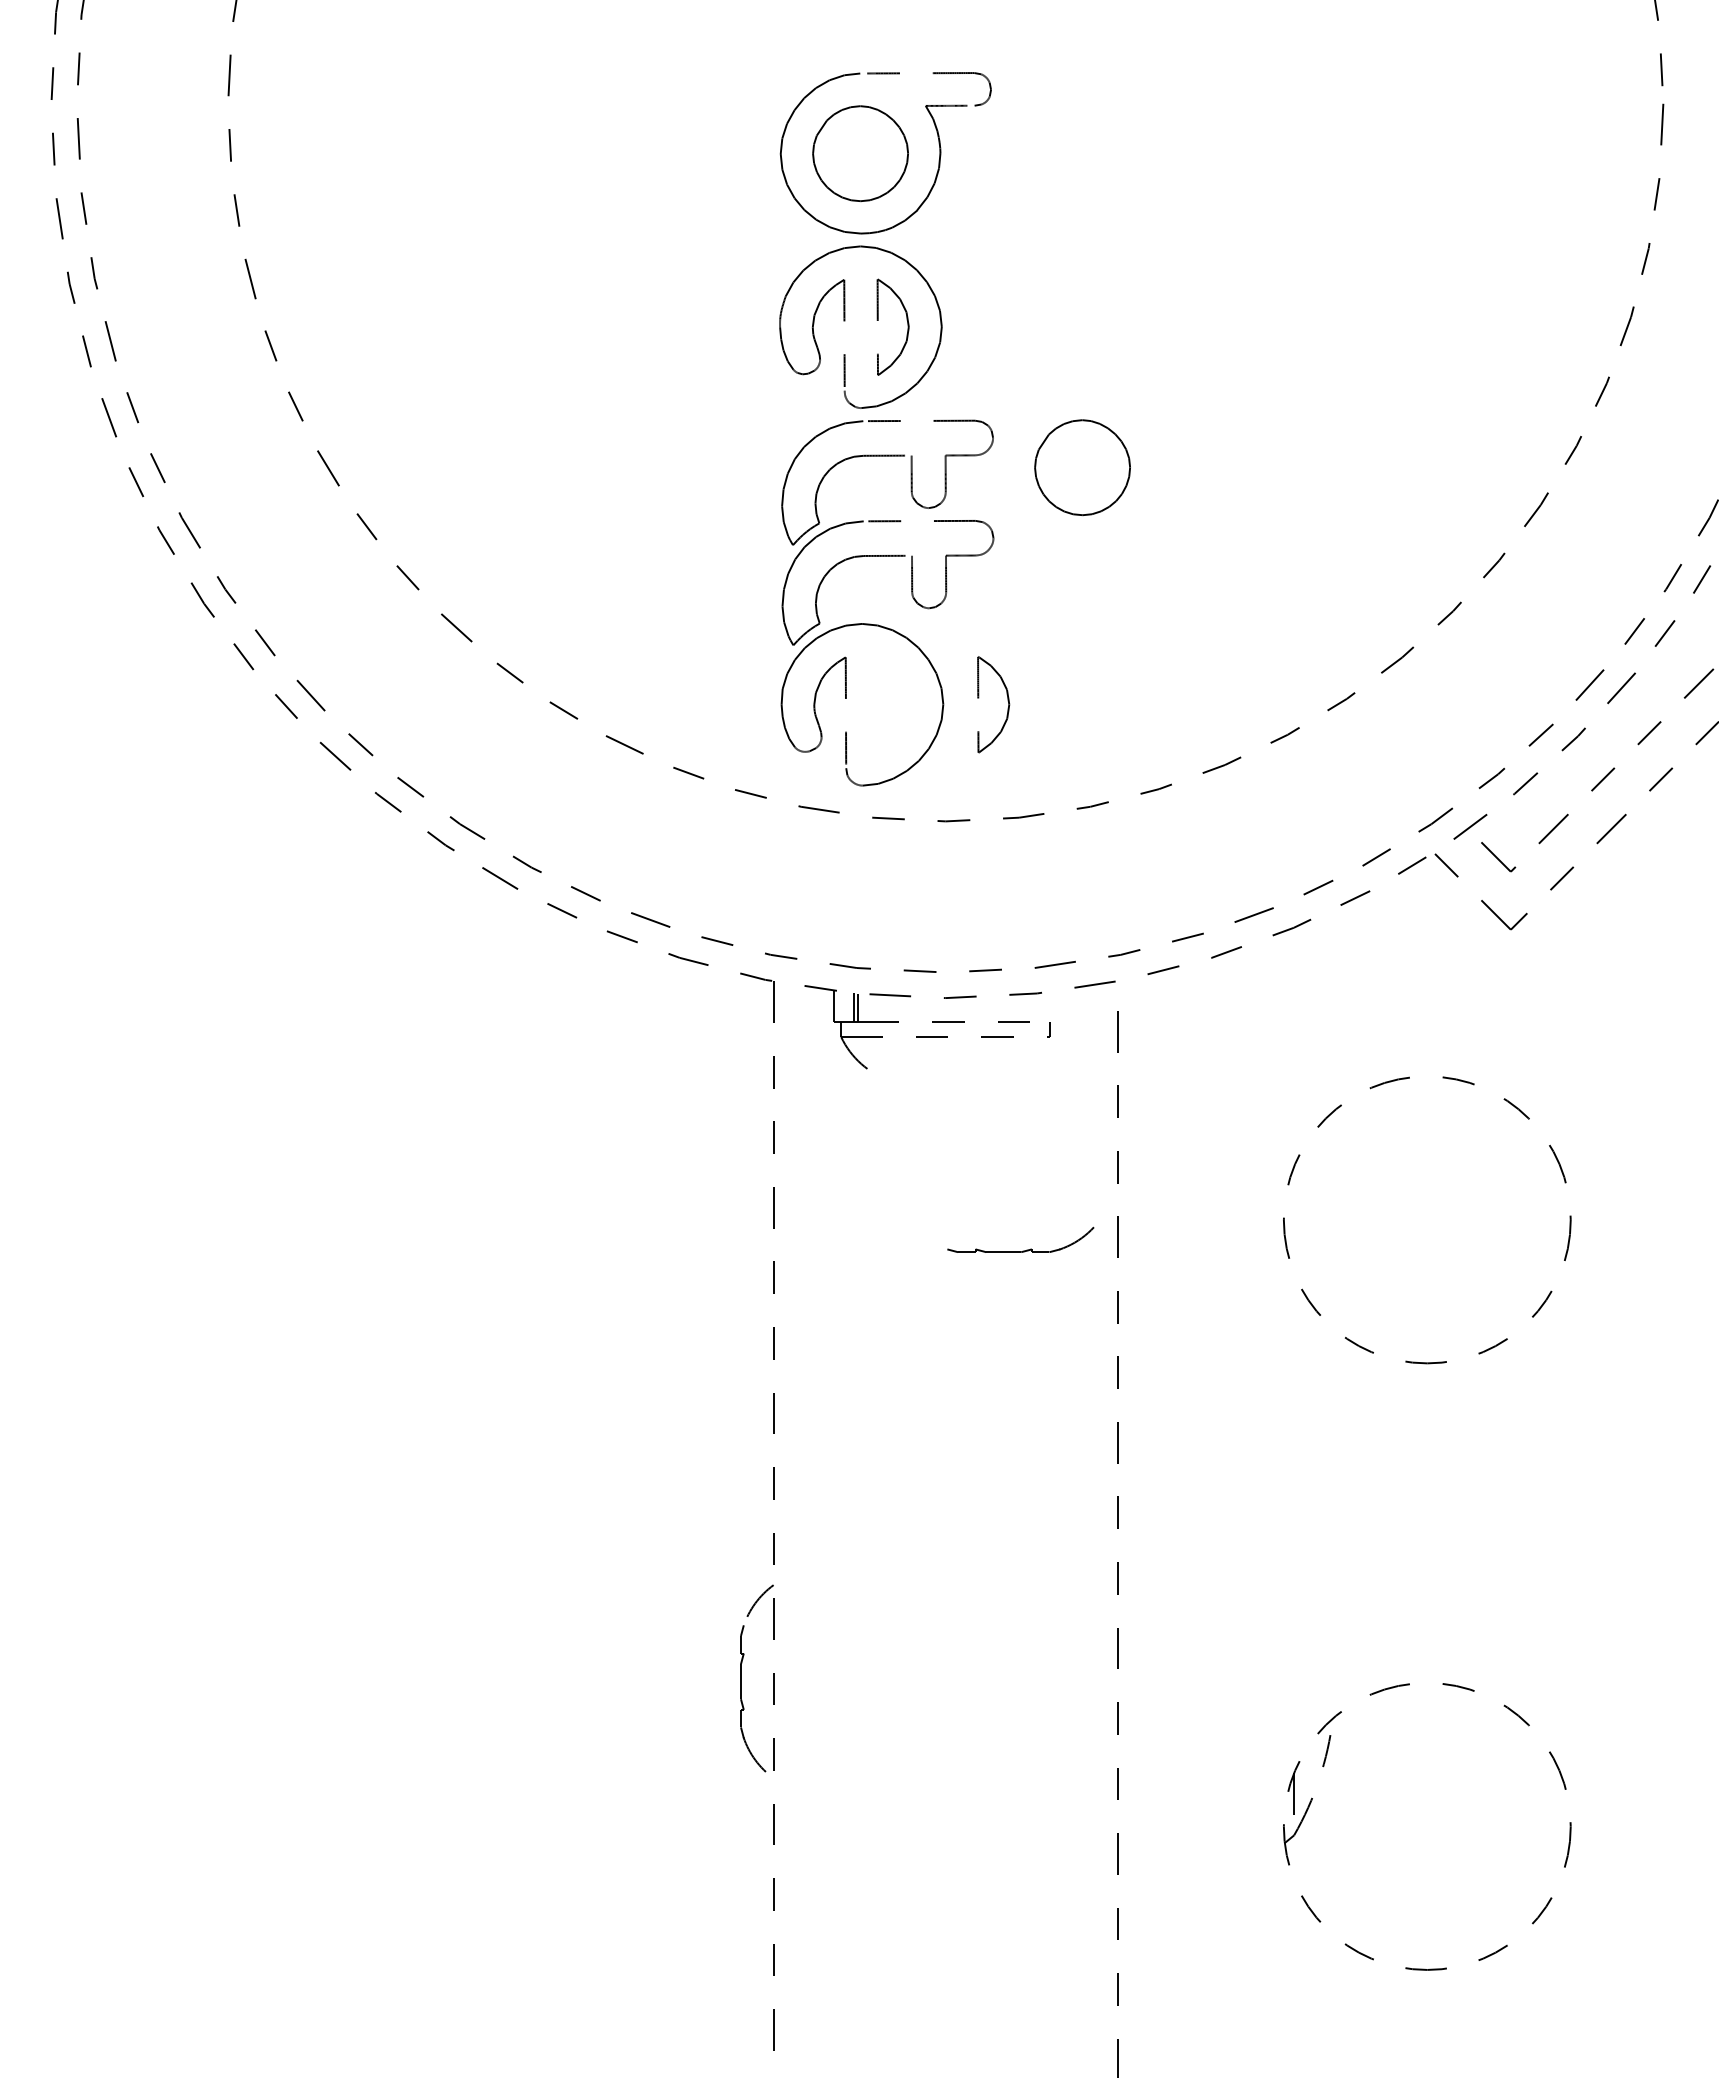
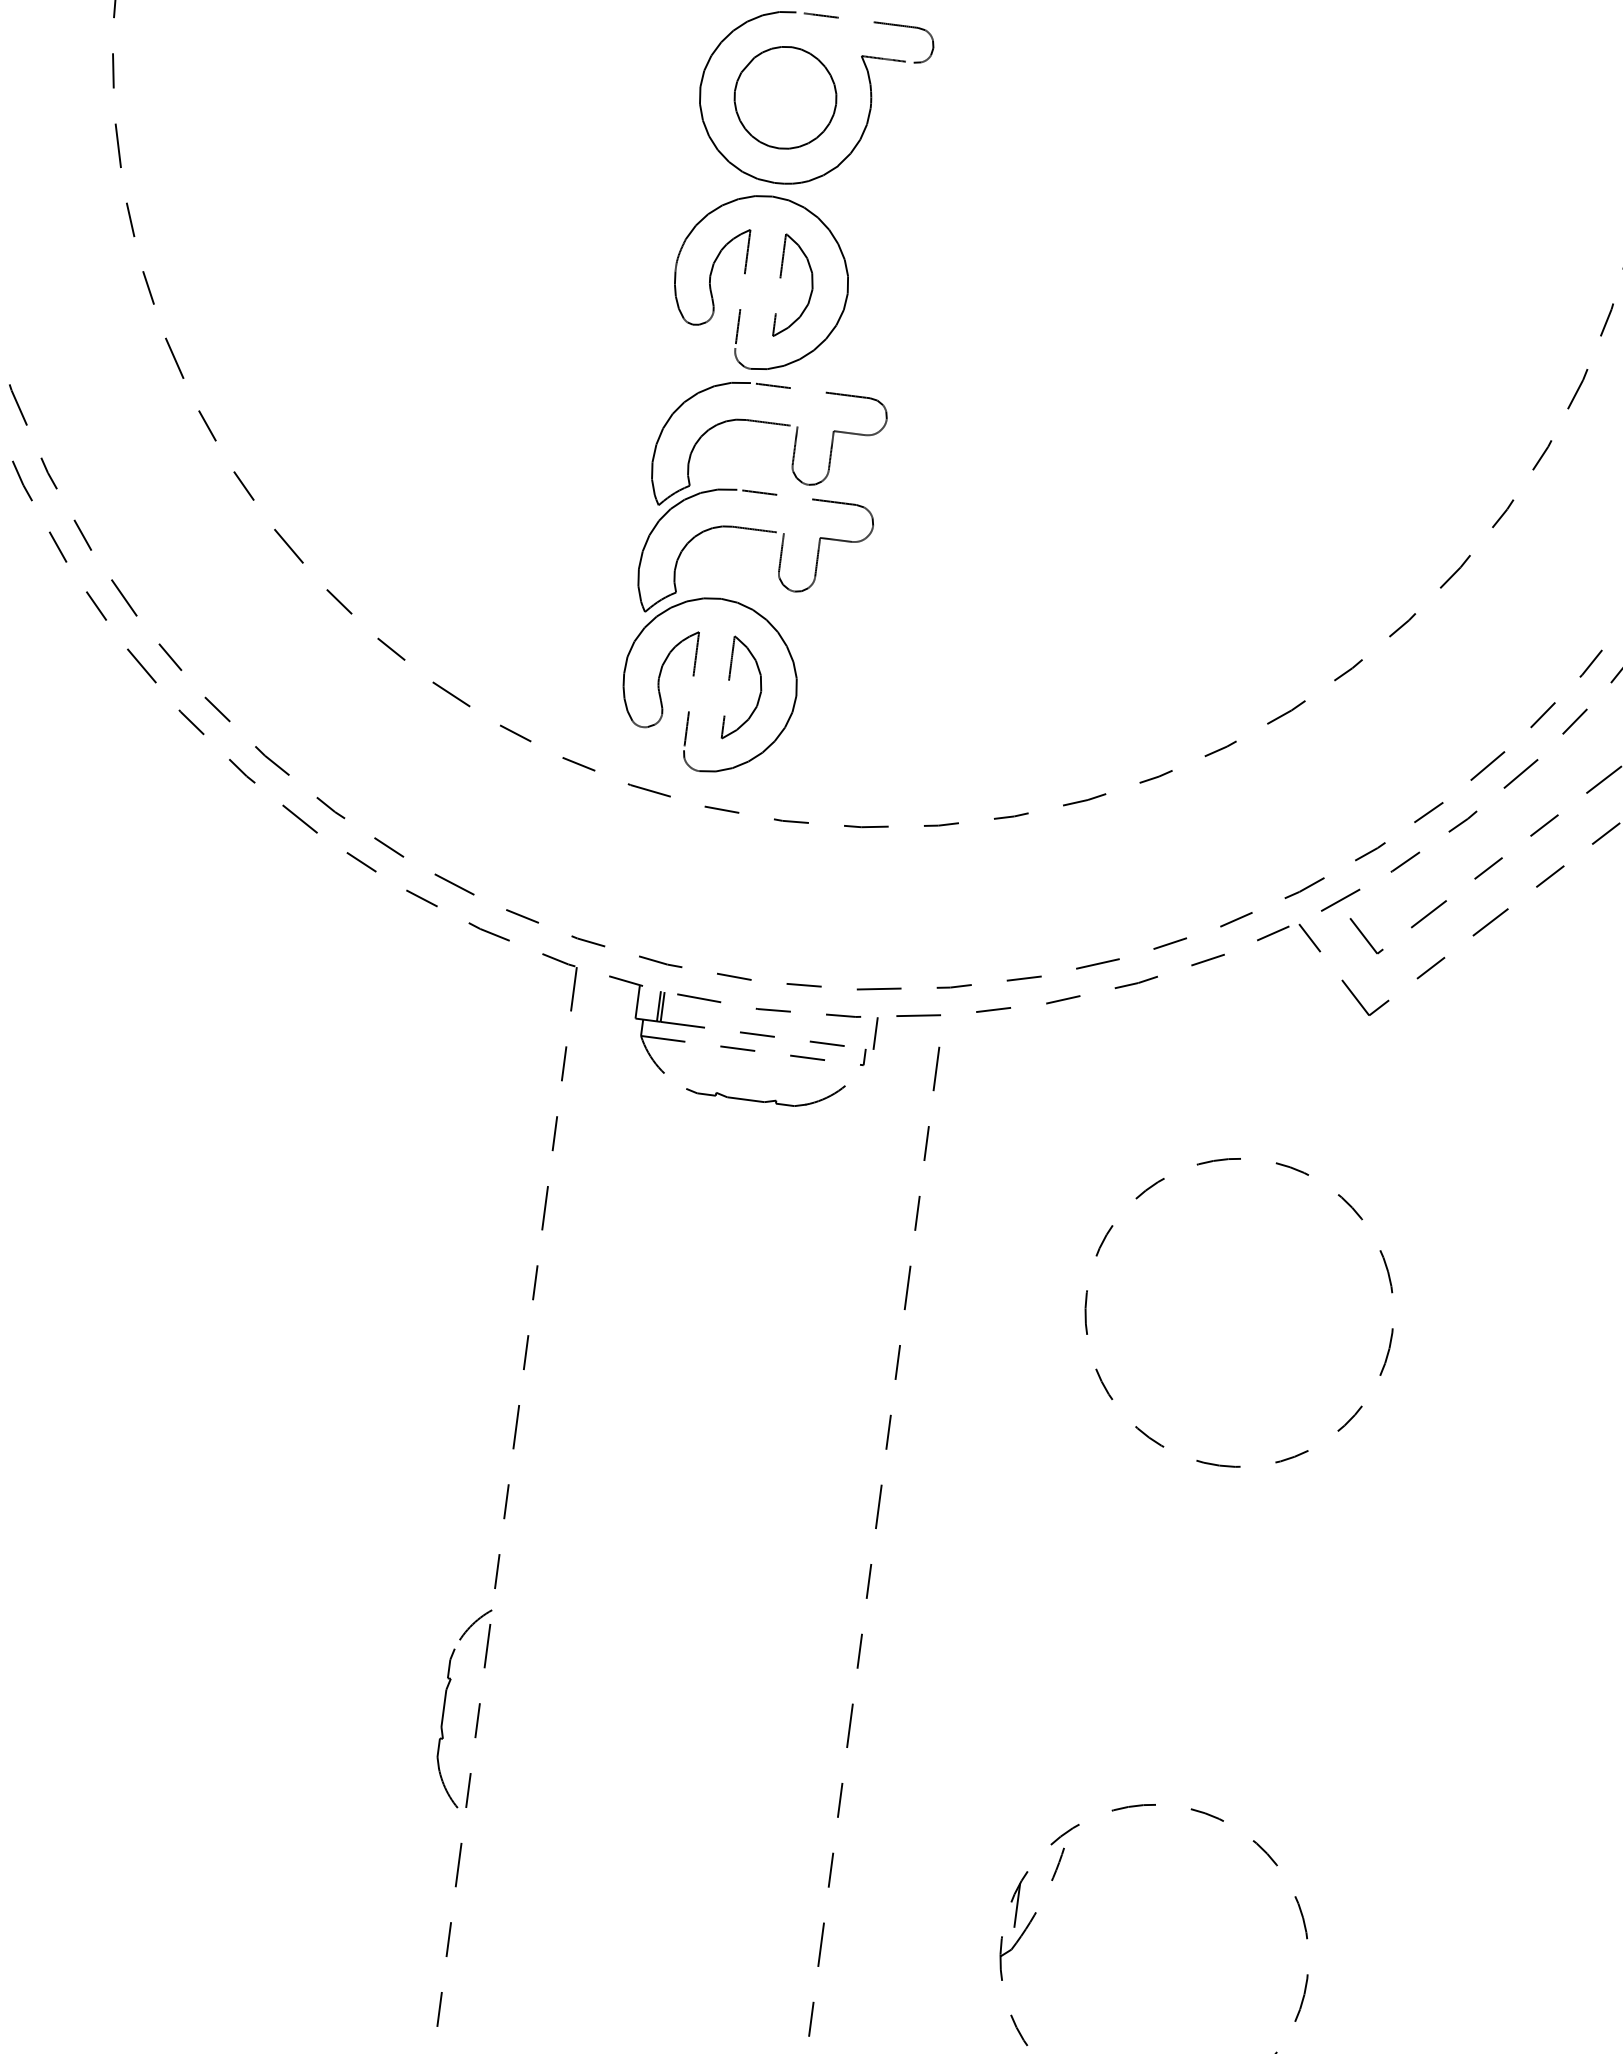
part: (1082, 467) -> (977, 463), removed
part: (1007, 701) -> (759, 687), moved
line: (1057, 1006) -> (875, 1033), added
part: (1022, 1250) -> (766, 1100), moved

